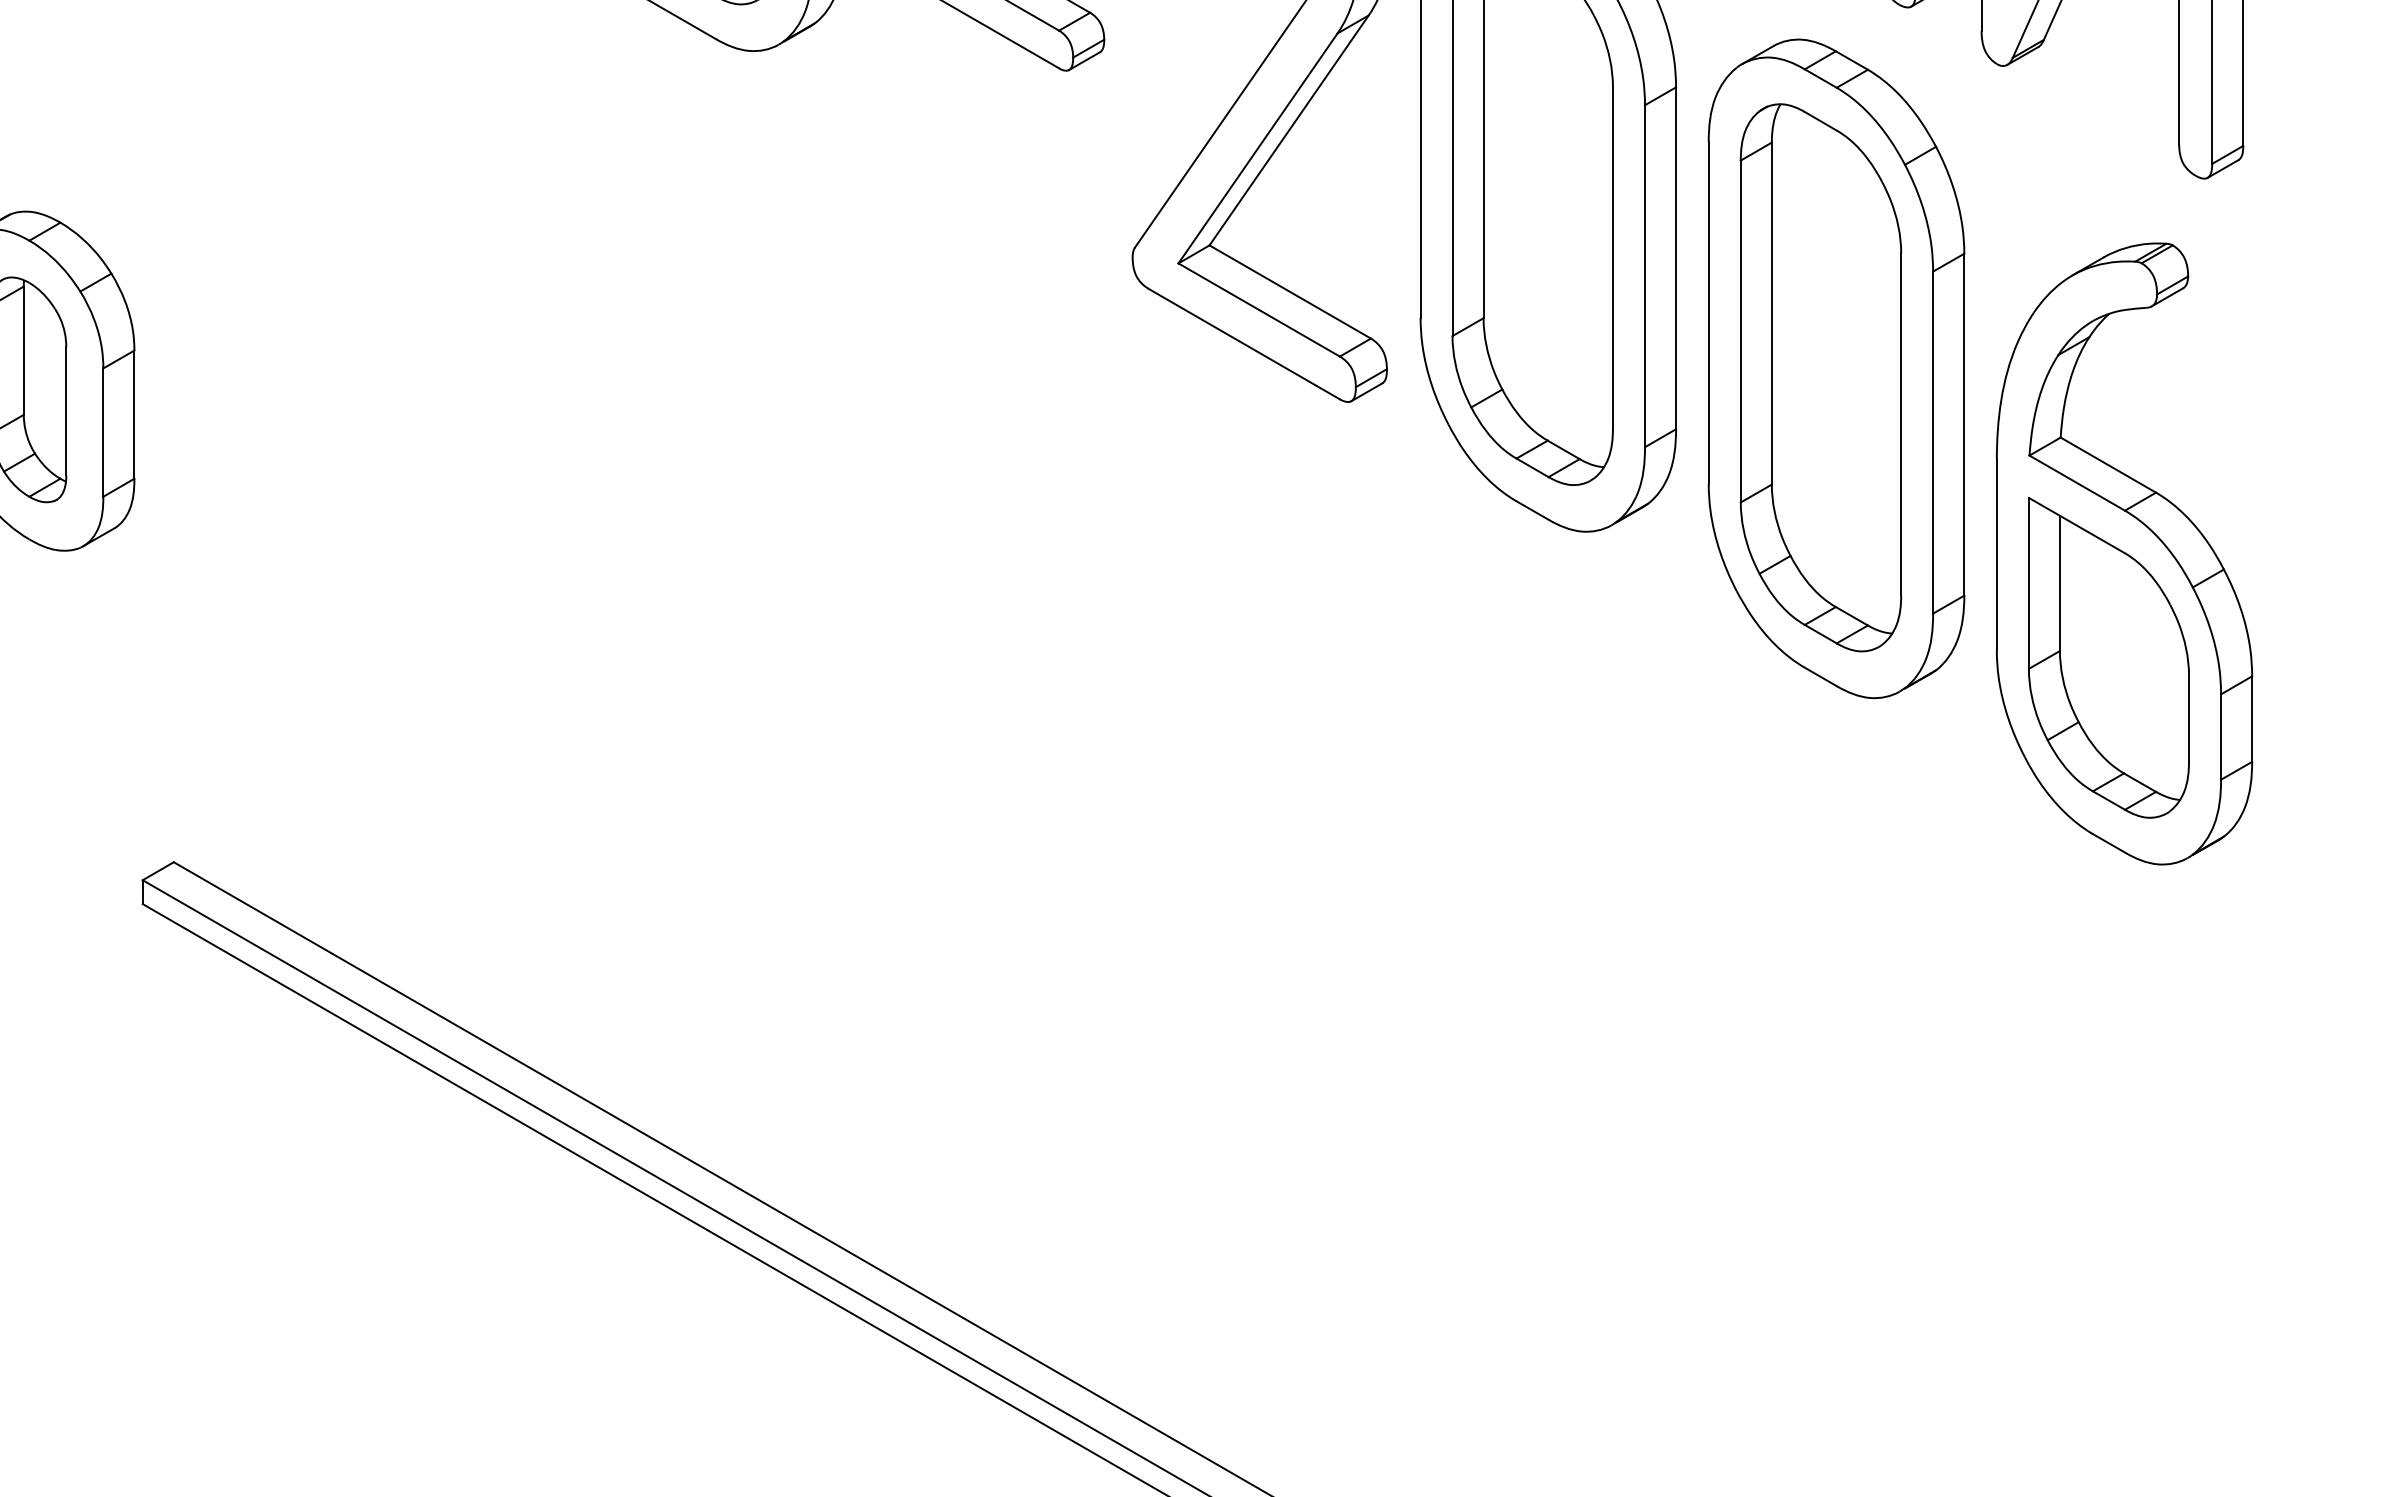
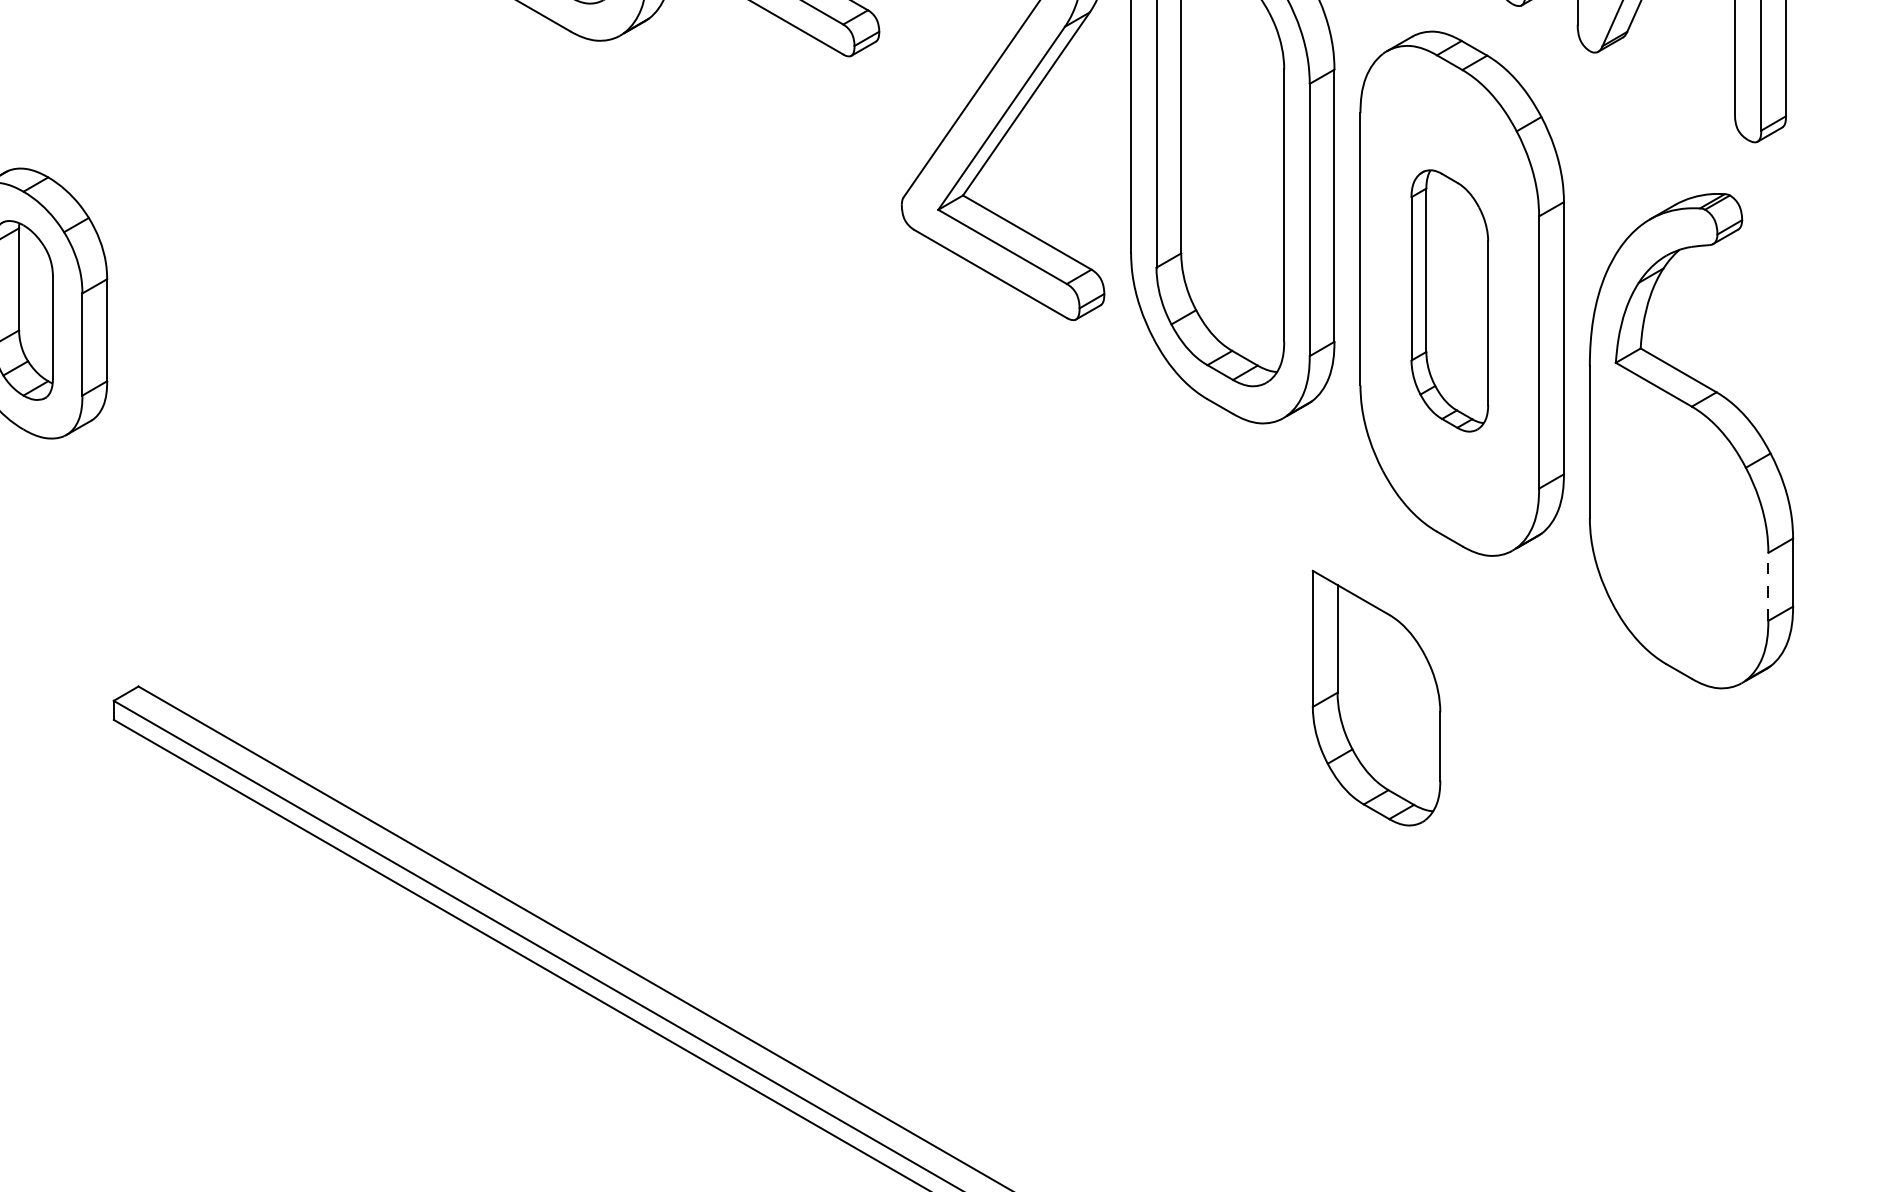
part: (1820, 377) -> (1449, 300), size x0.6
part: (2108, 657) -> (1376, 697), moved
line: (2221, 737) -> (1768, 587), solid -> dashed

